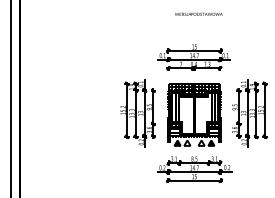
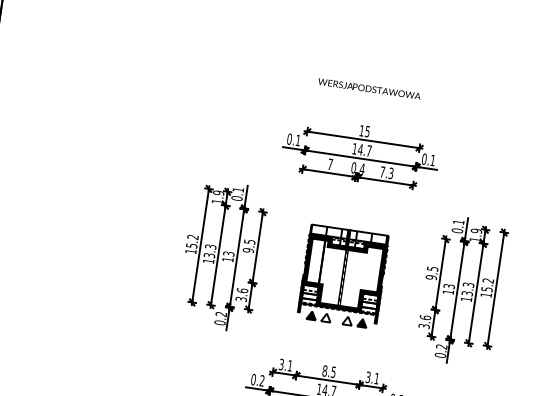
text: (198, 13) -> (369, 87), moved
part: (194, 114) -> (343, 276), size x0.7

